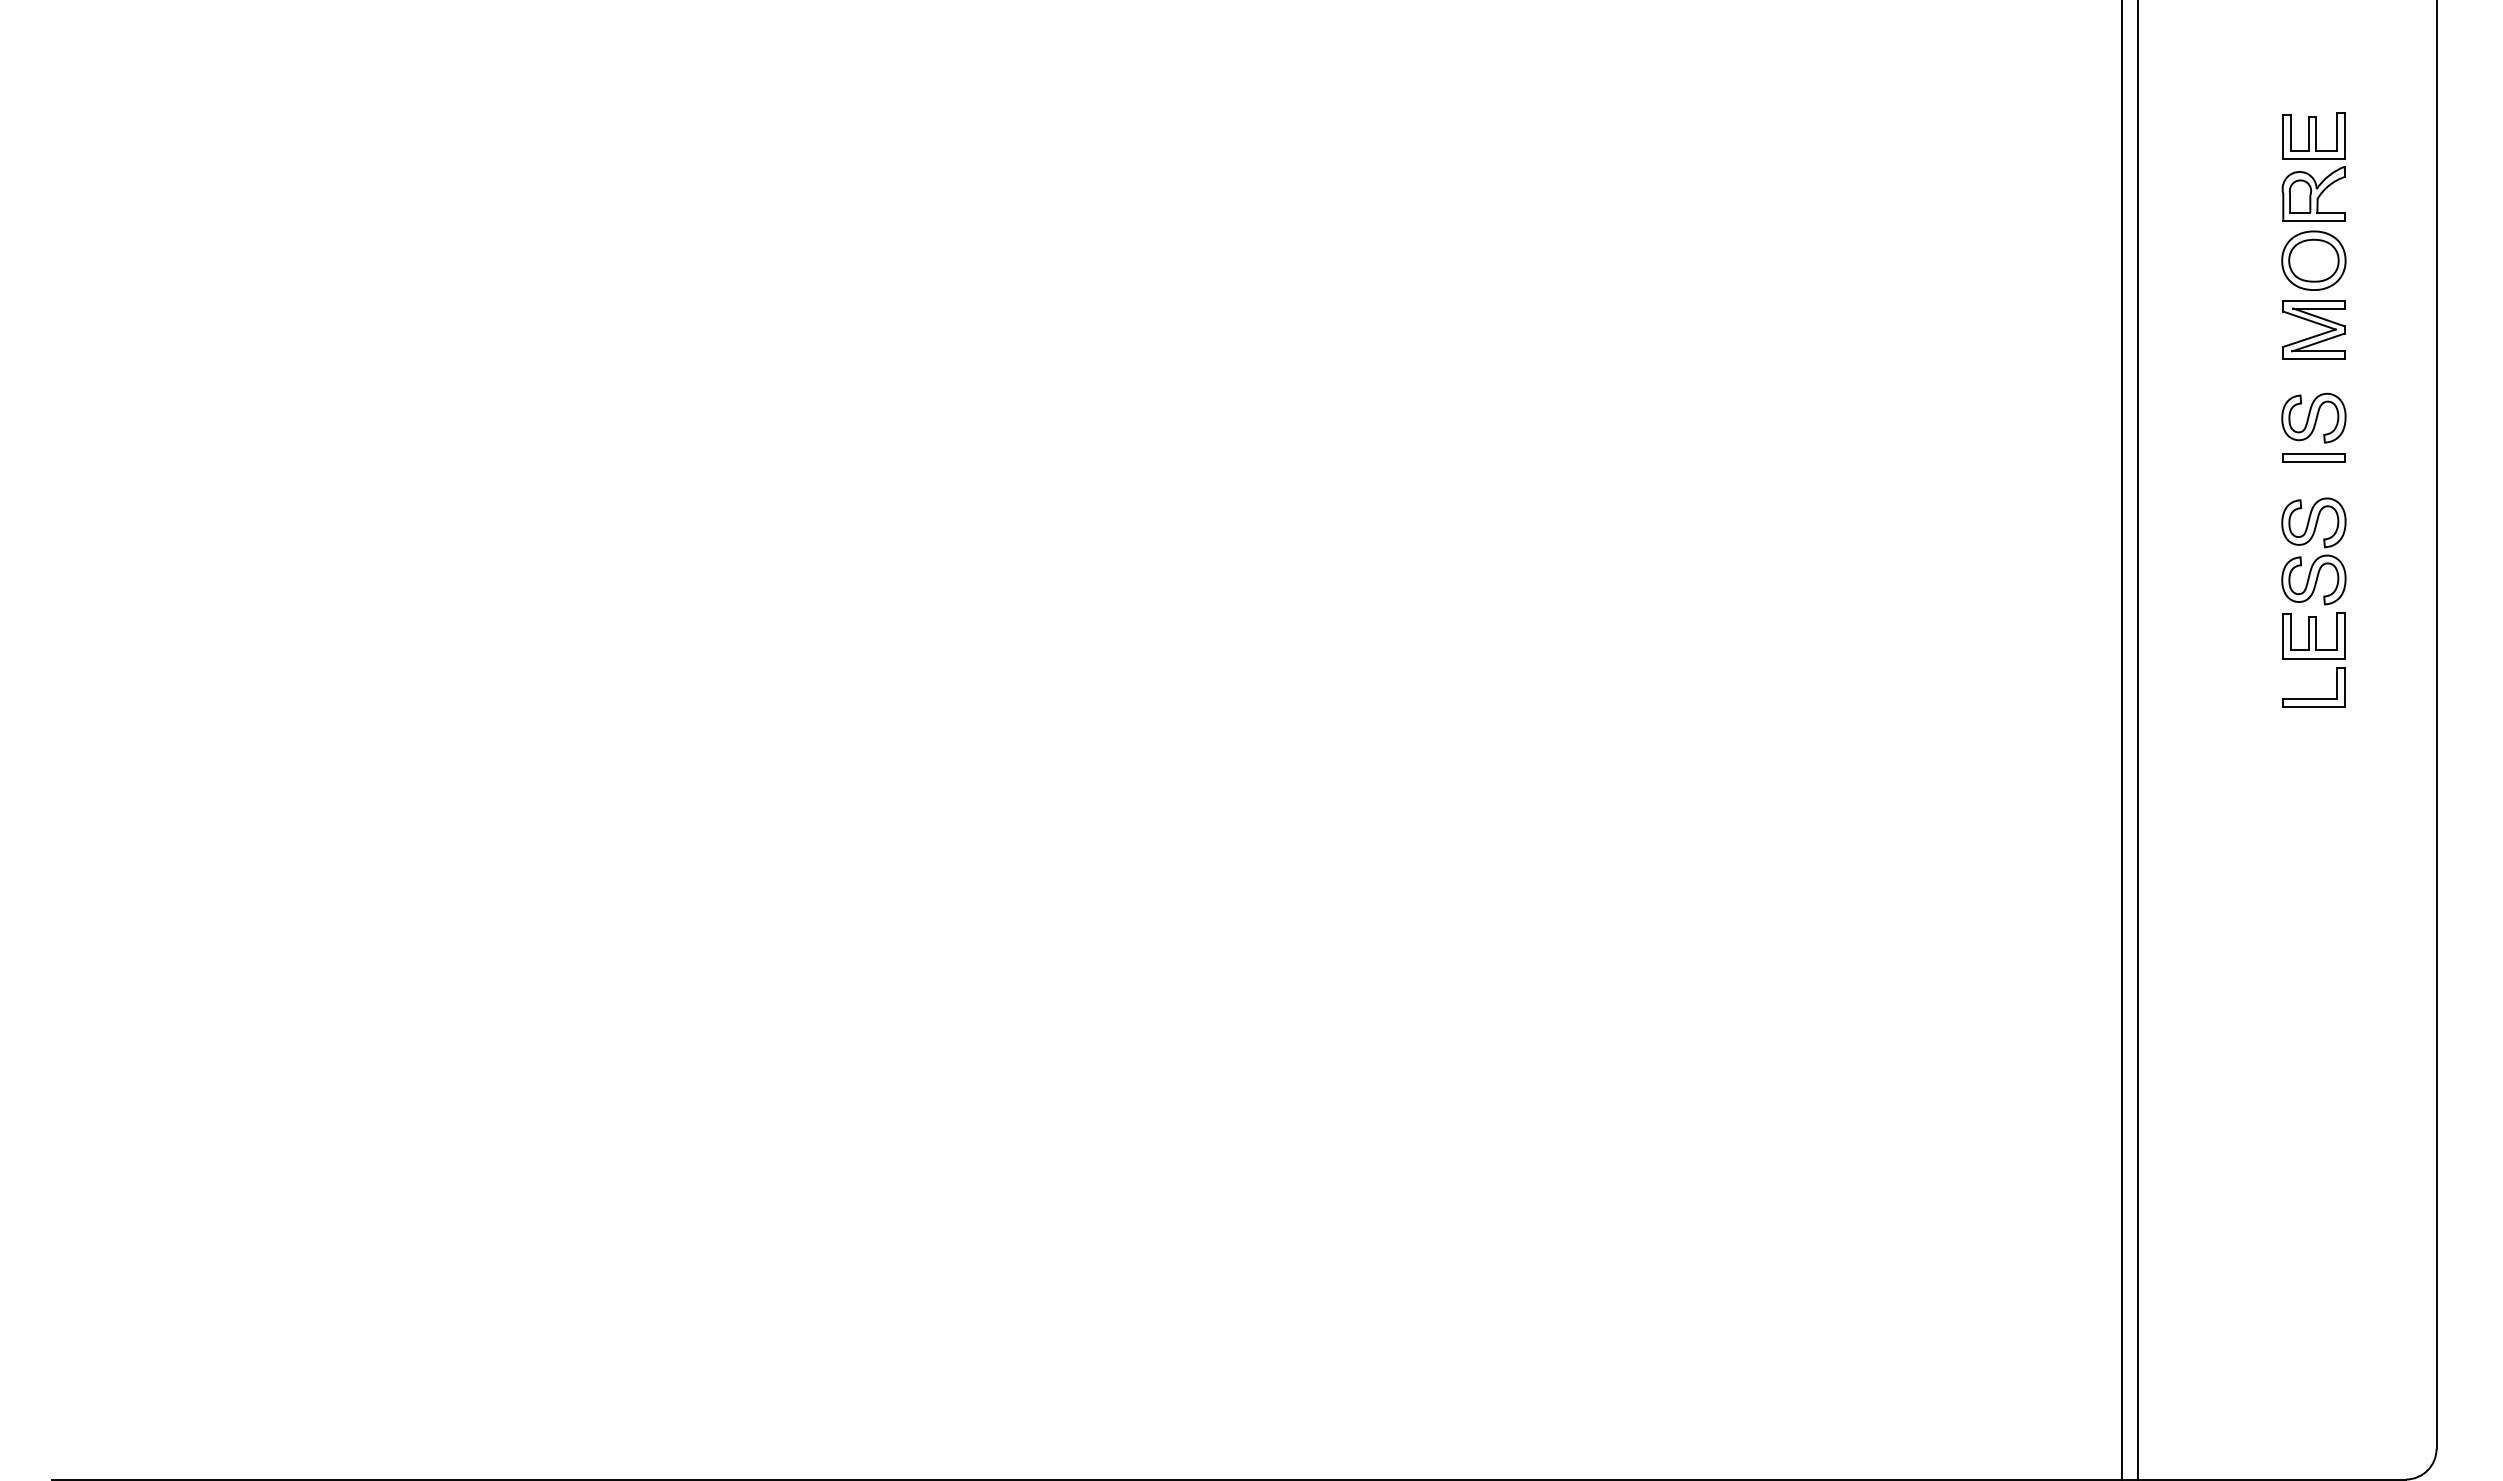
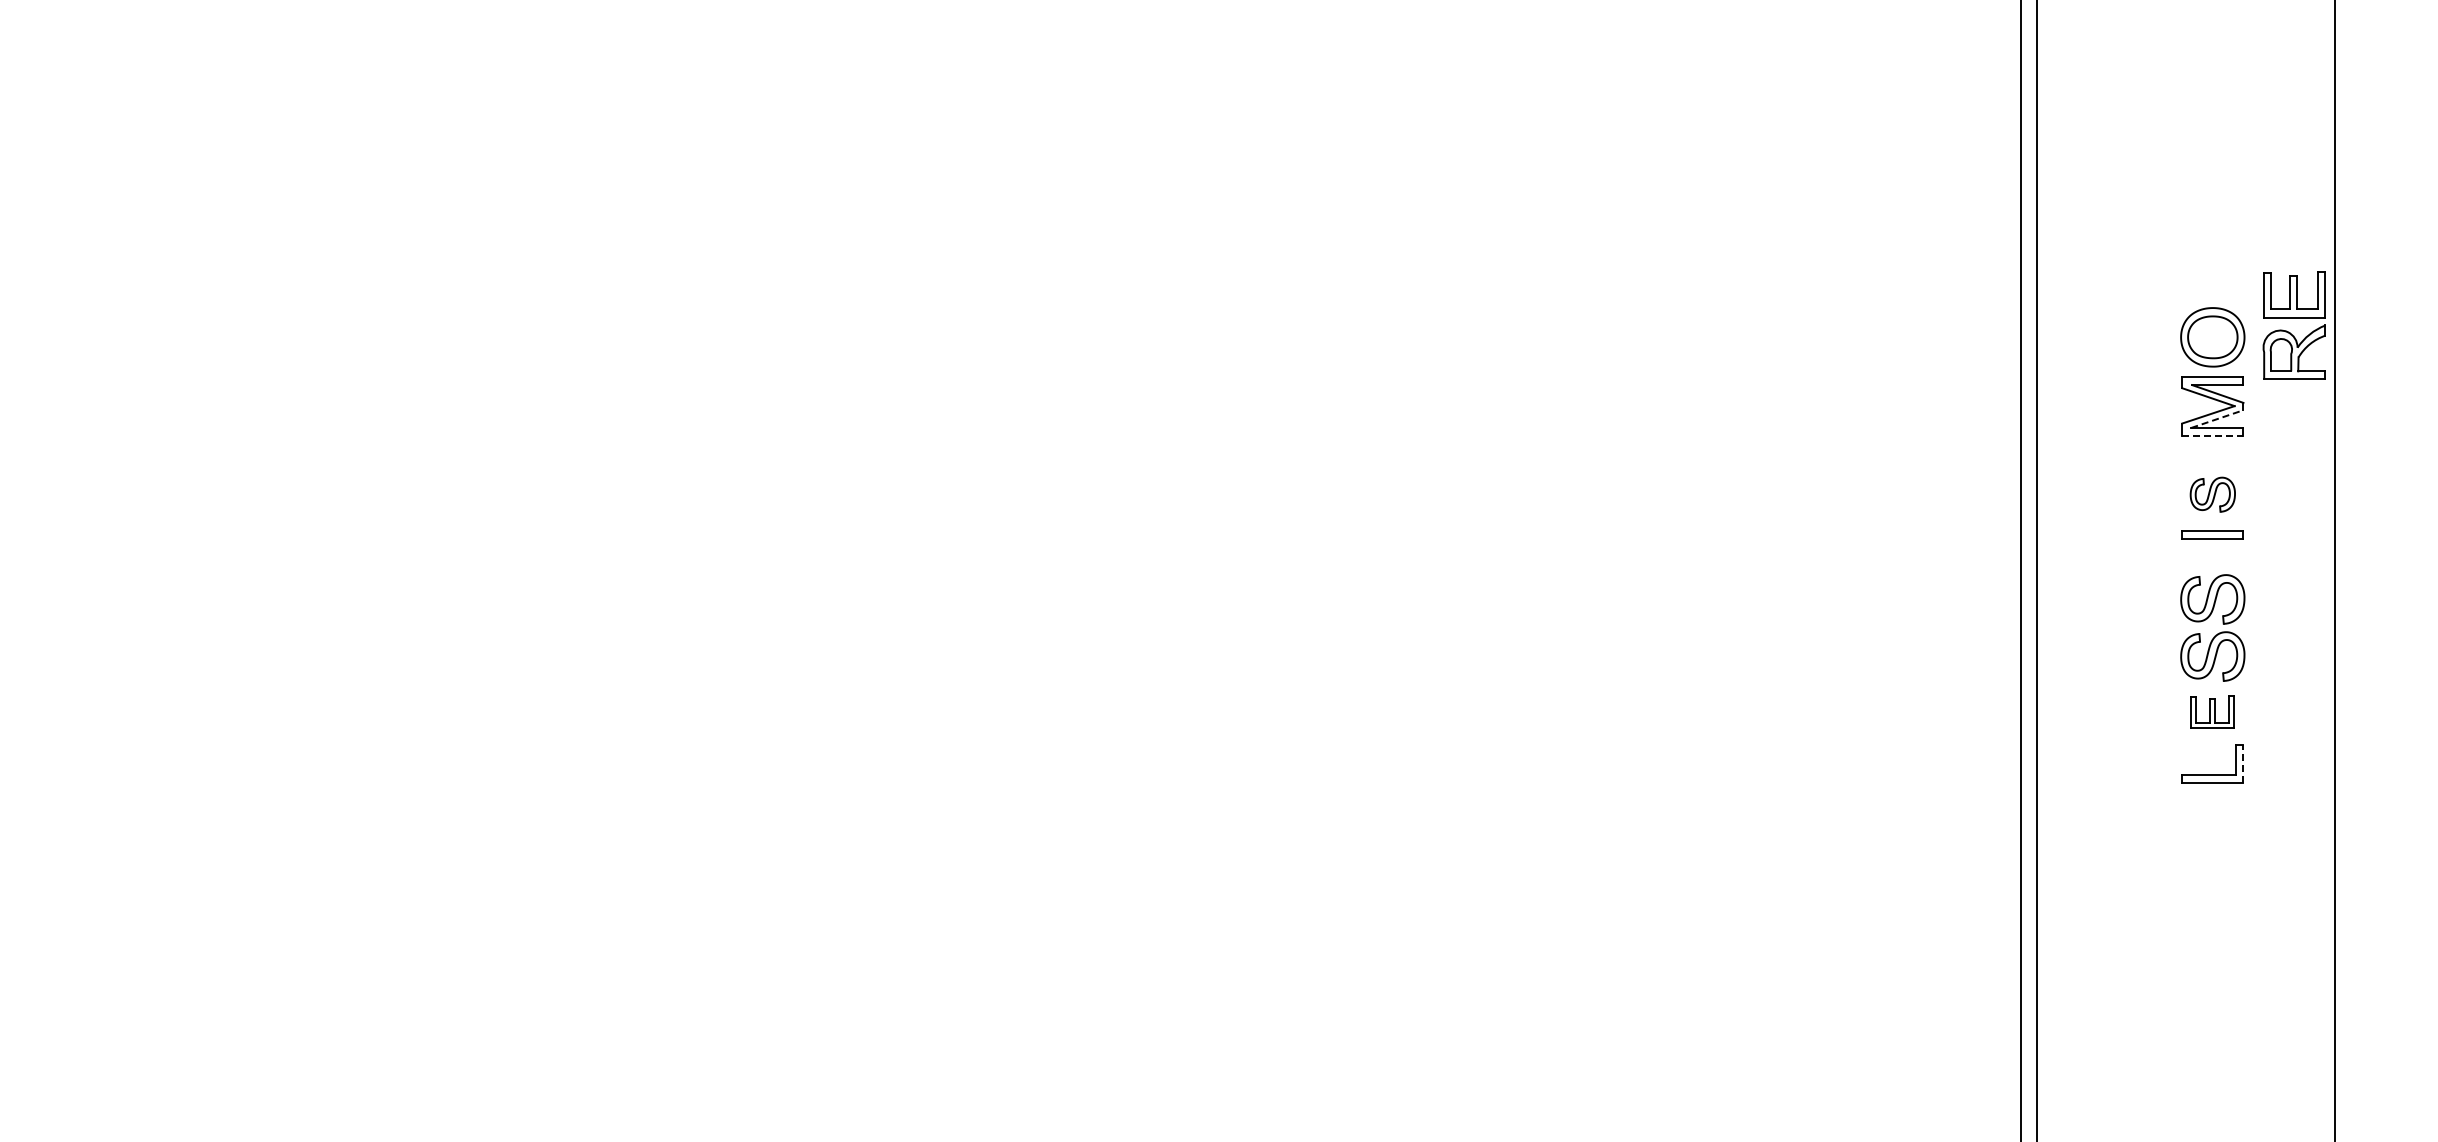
part: (2313, 159) -> (2294, 318), moved
line: (2318, 342) -> (2217, 419), solid -> dashed
line: (2313, 359) -> (2212, 436), solid -> dashed
part: (2313, 417) -> (2212, 494), size x0.7
part: (2313, 635) -> (2212, 712), size x0.7
line: (2344, 687) -> (2243, 764), solid -> dashed

